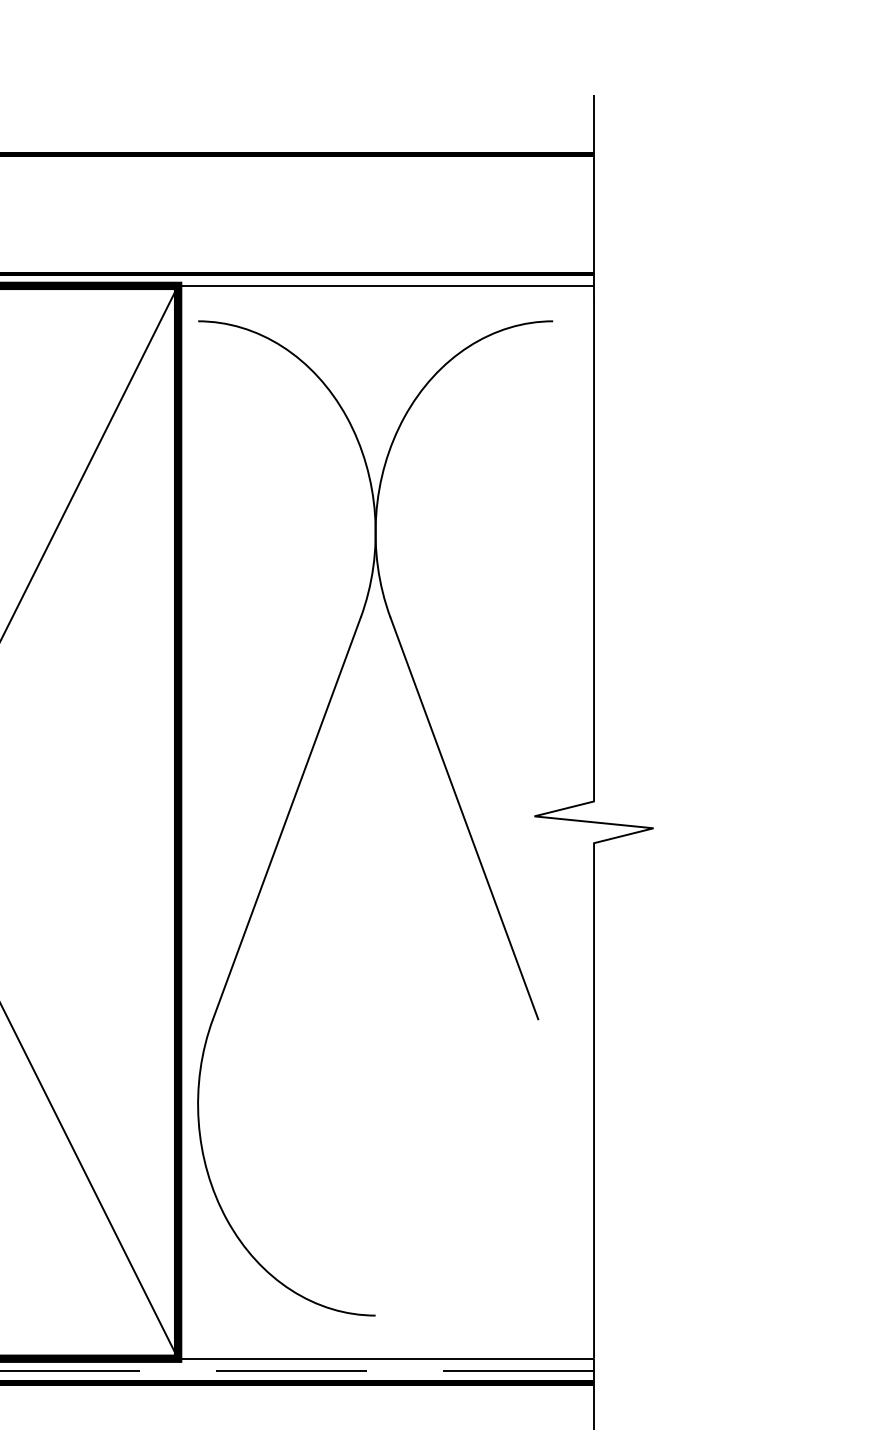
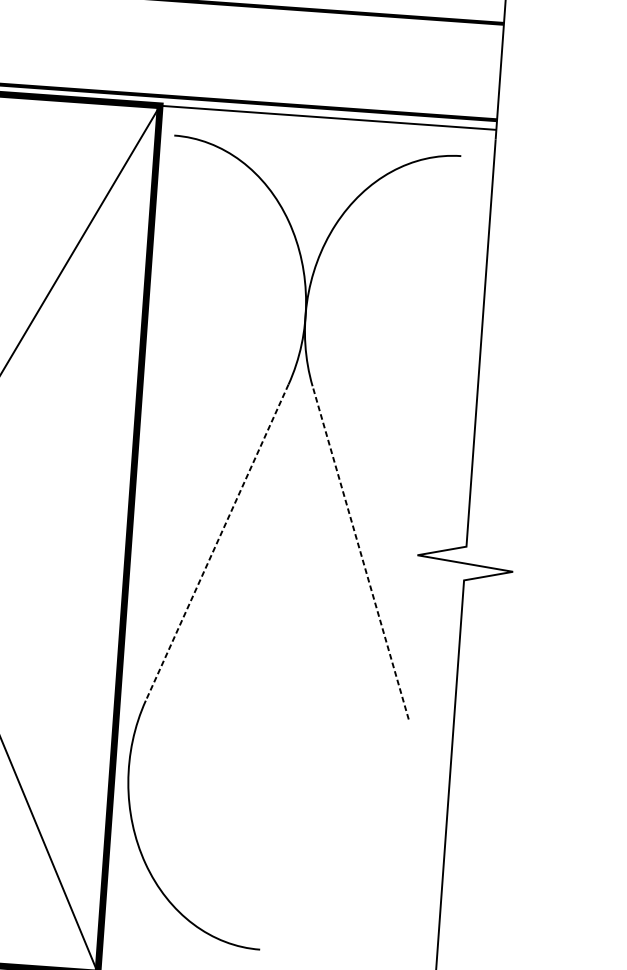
line: (286, 818) -> (216, 542), solid -> dashed
line: (464, 818) -> (360, 552), solid -> dashed

